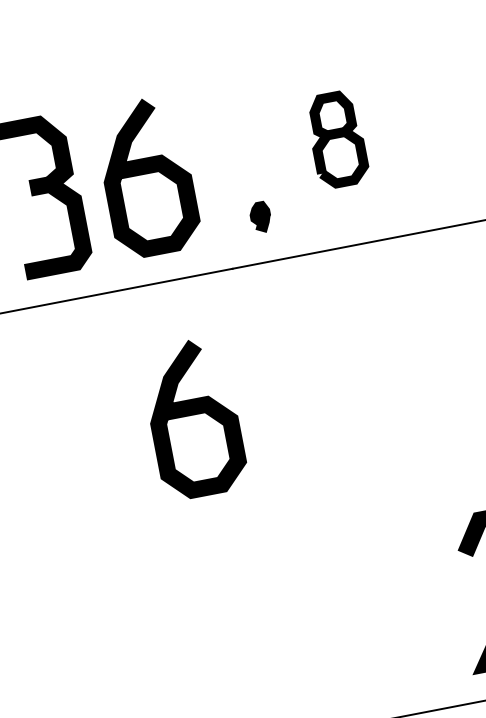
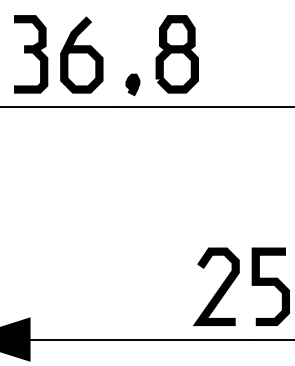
part: (335, 140) -> (176, 54), size x1.67
part: (259, 216) -> (132, 84), size x1.43
curve: (192, 415) -> (81, 174), removed

